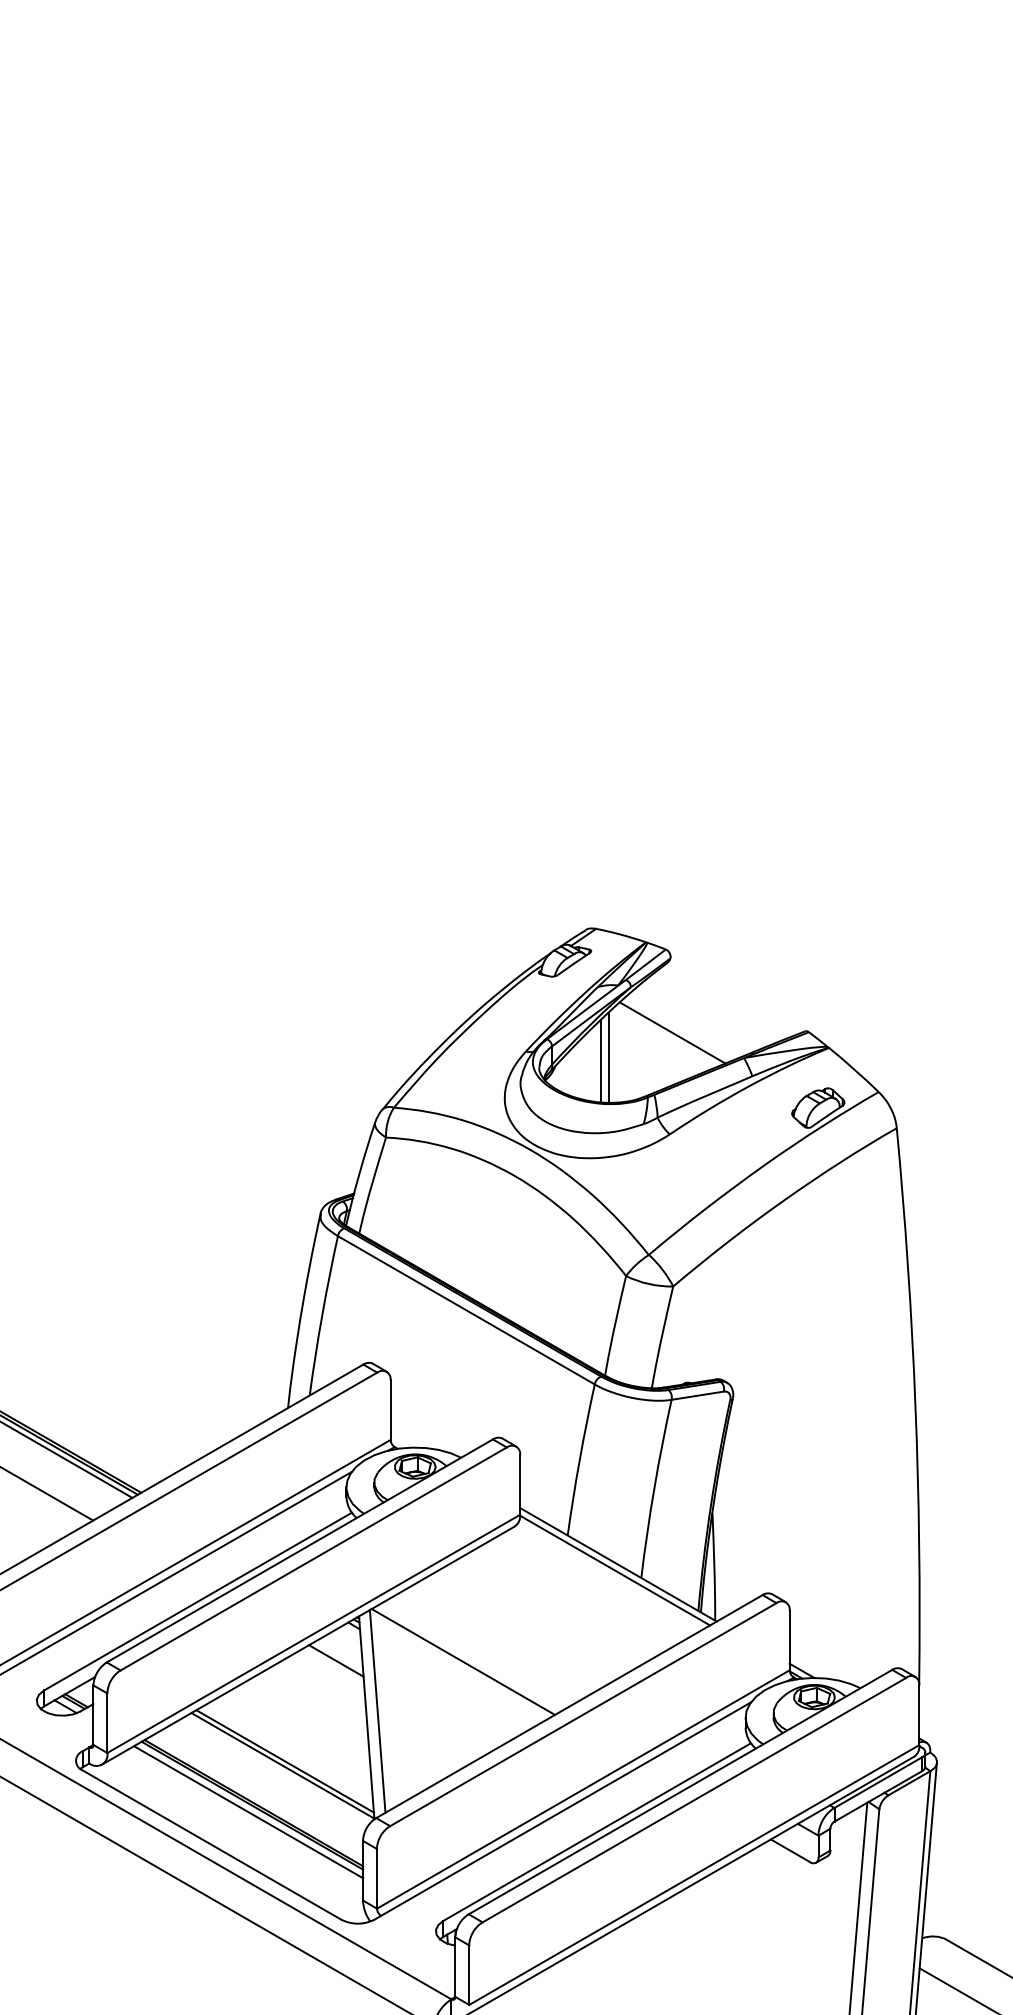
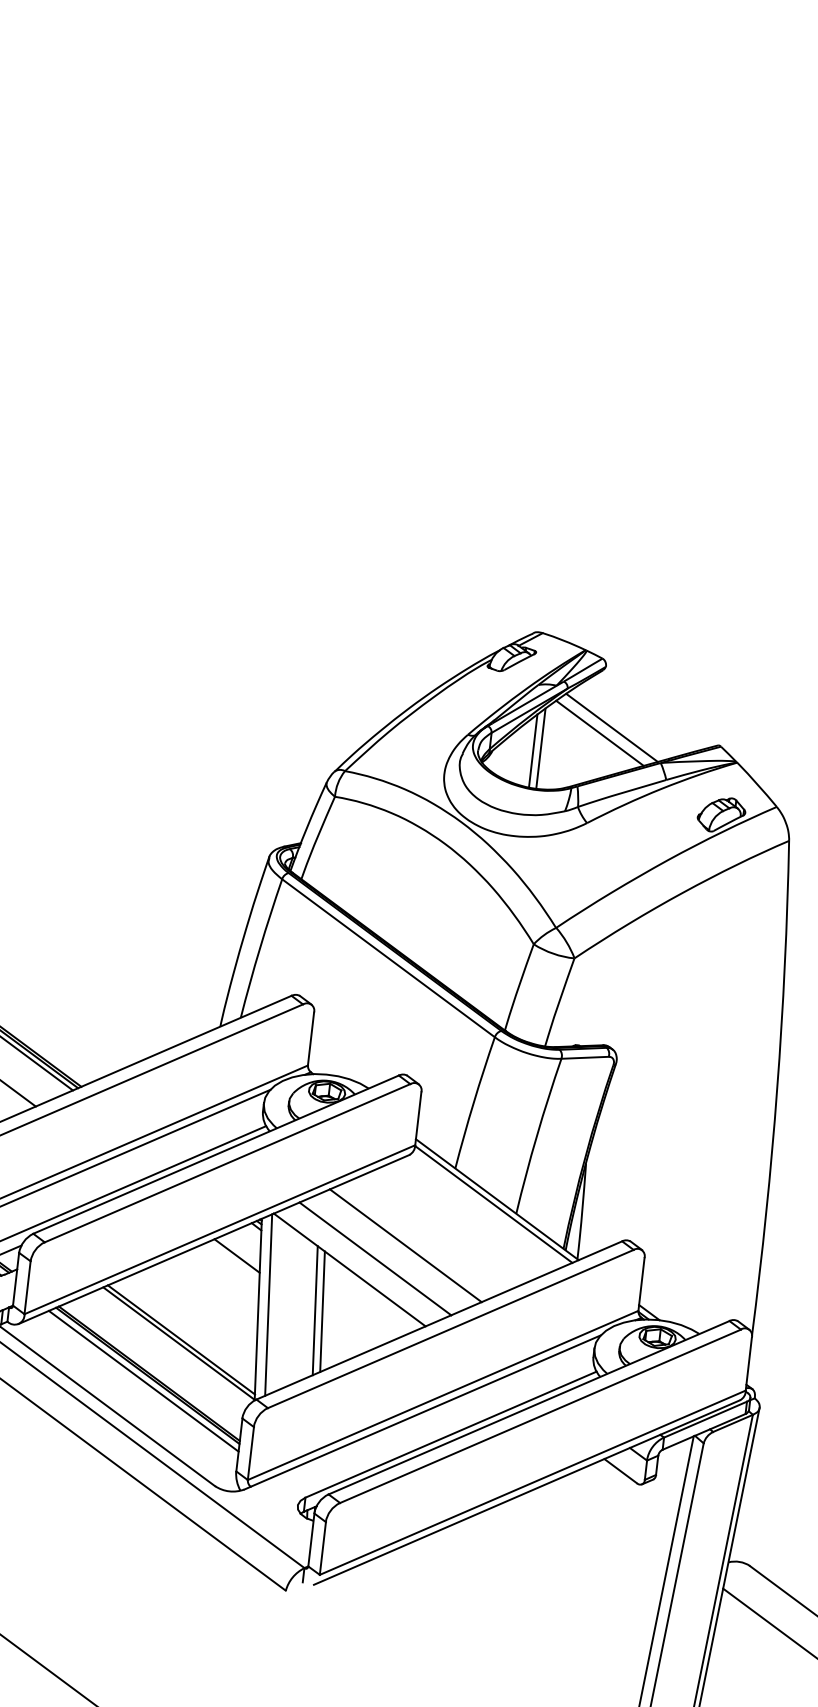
line: (685, 1025) -> (612, 728), added
line: (522, 1627) -> (405, 1245), added
line: (490, 1646) -> (375, 1259), added
line: (429, 1711) -> (314, 1310), added
line: (438, 1711) -> (322, 1311), added

